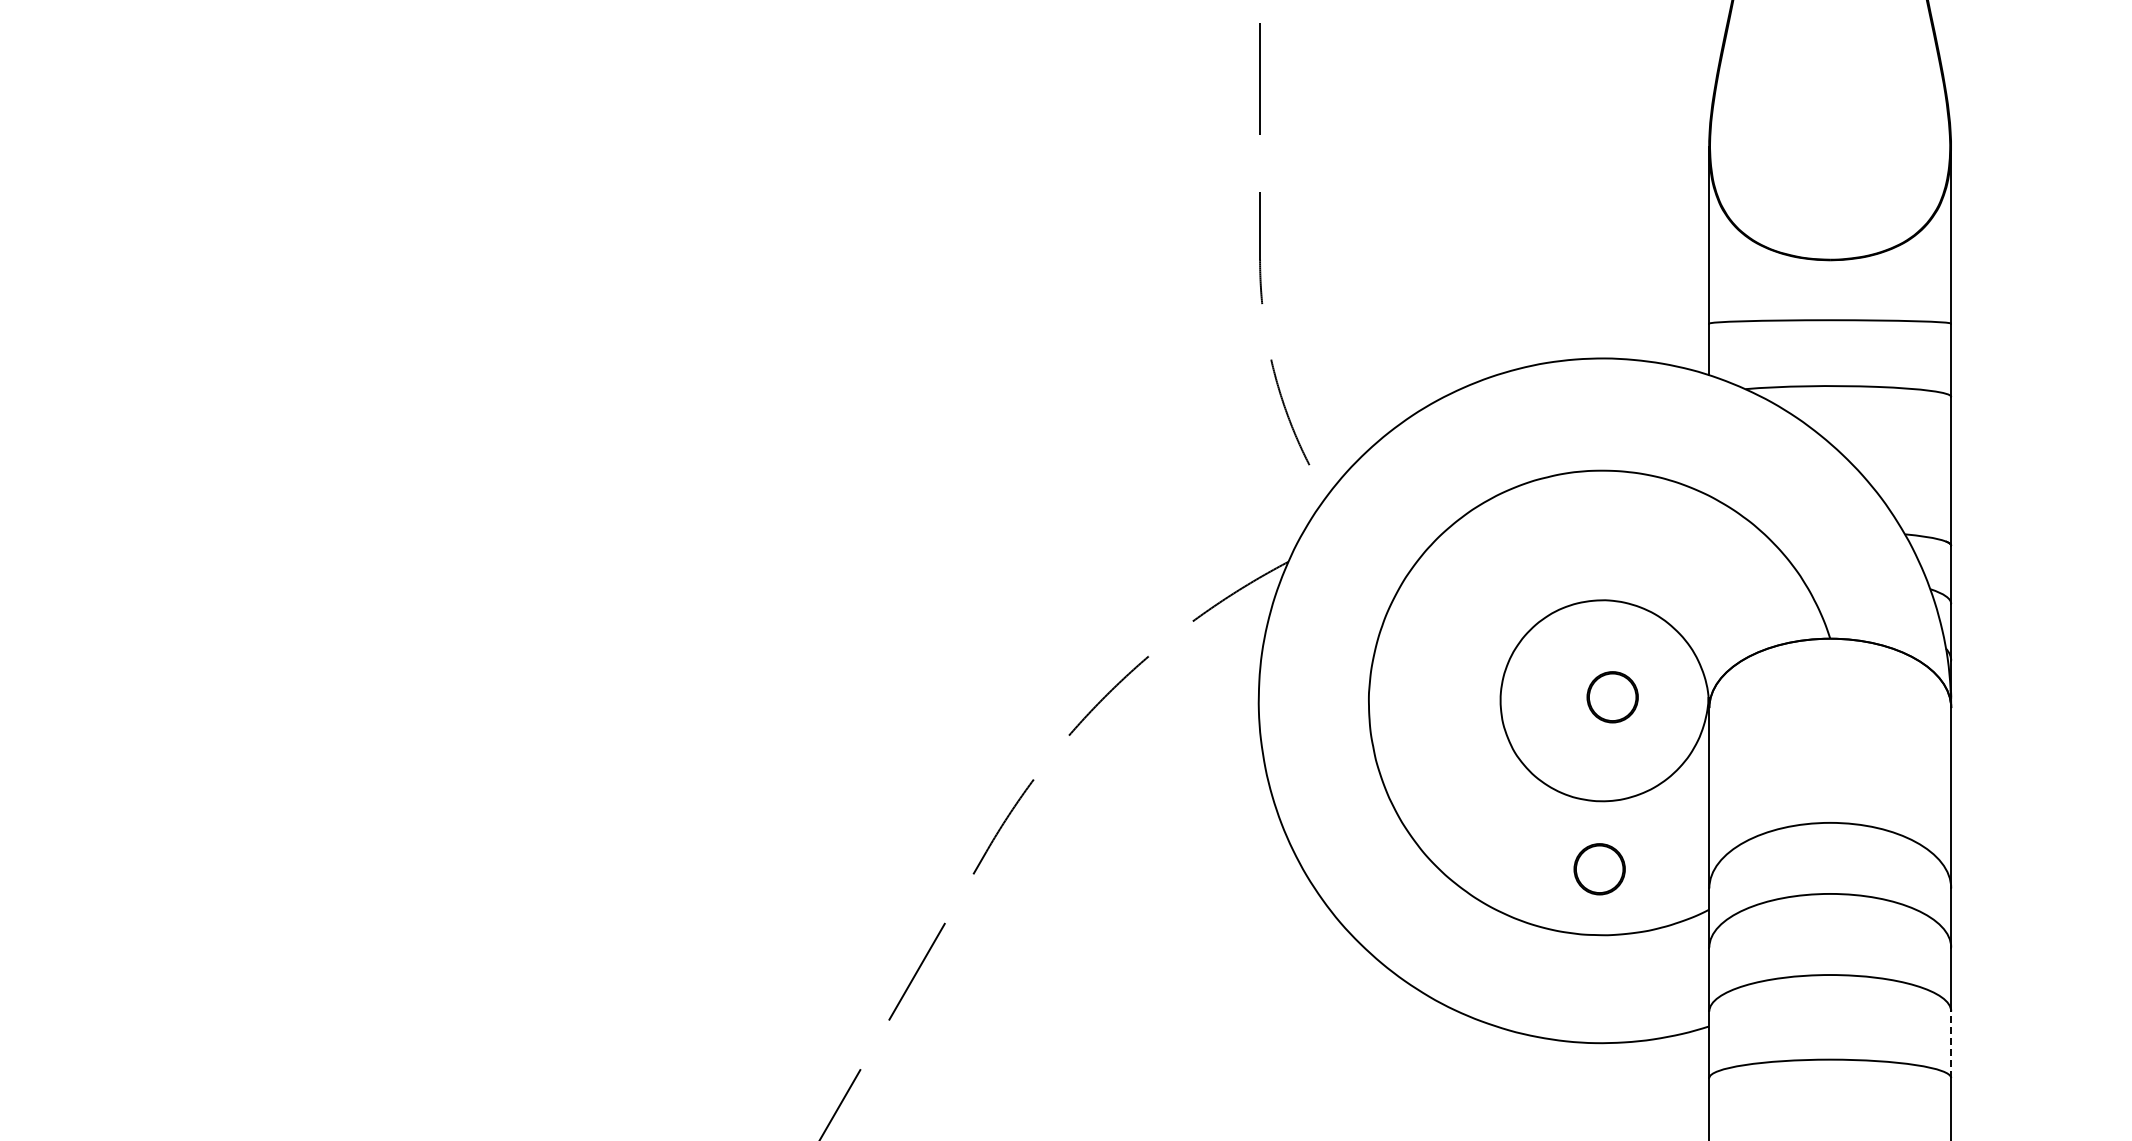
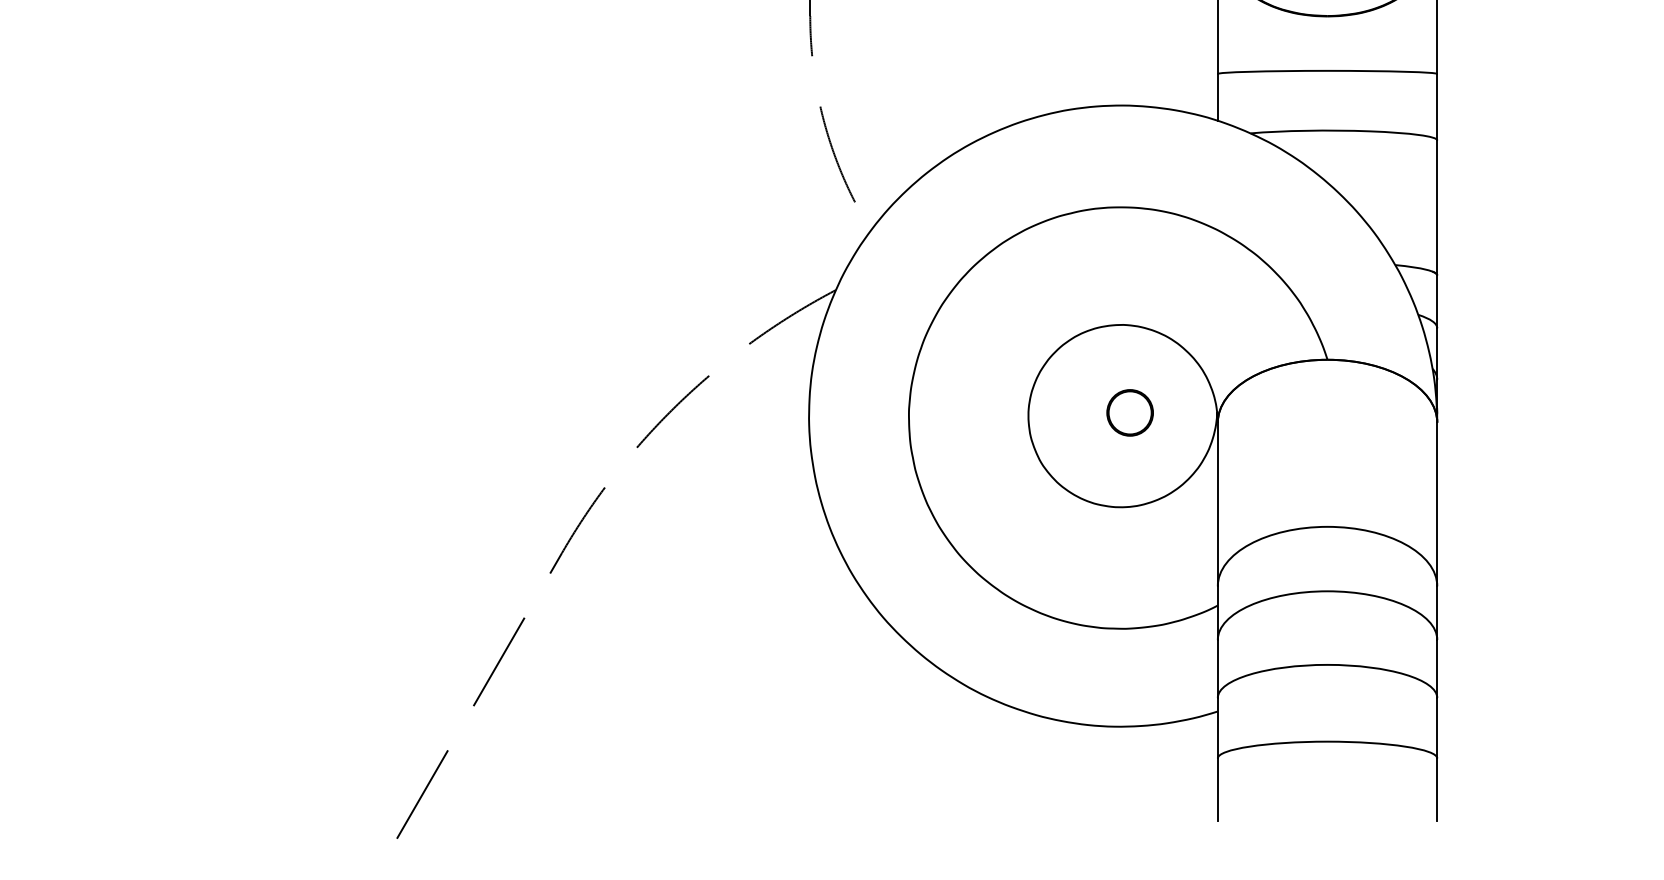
part: (1599, 869) -> (1118, 569), removed
line: (1951, 1044) -> (1437, 727), dashed -> solid

